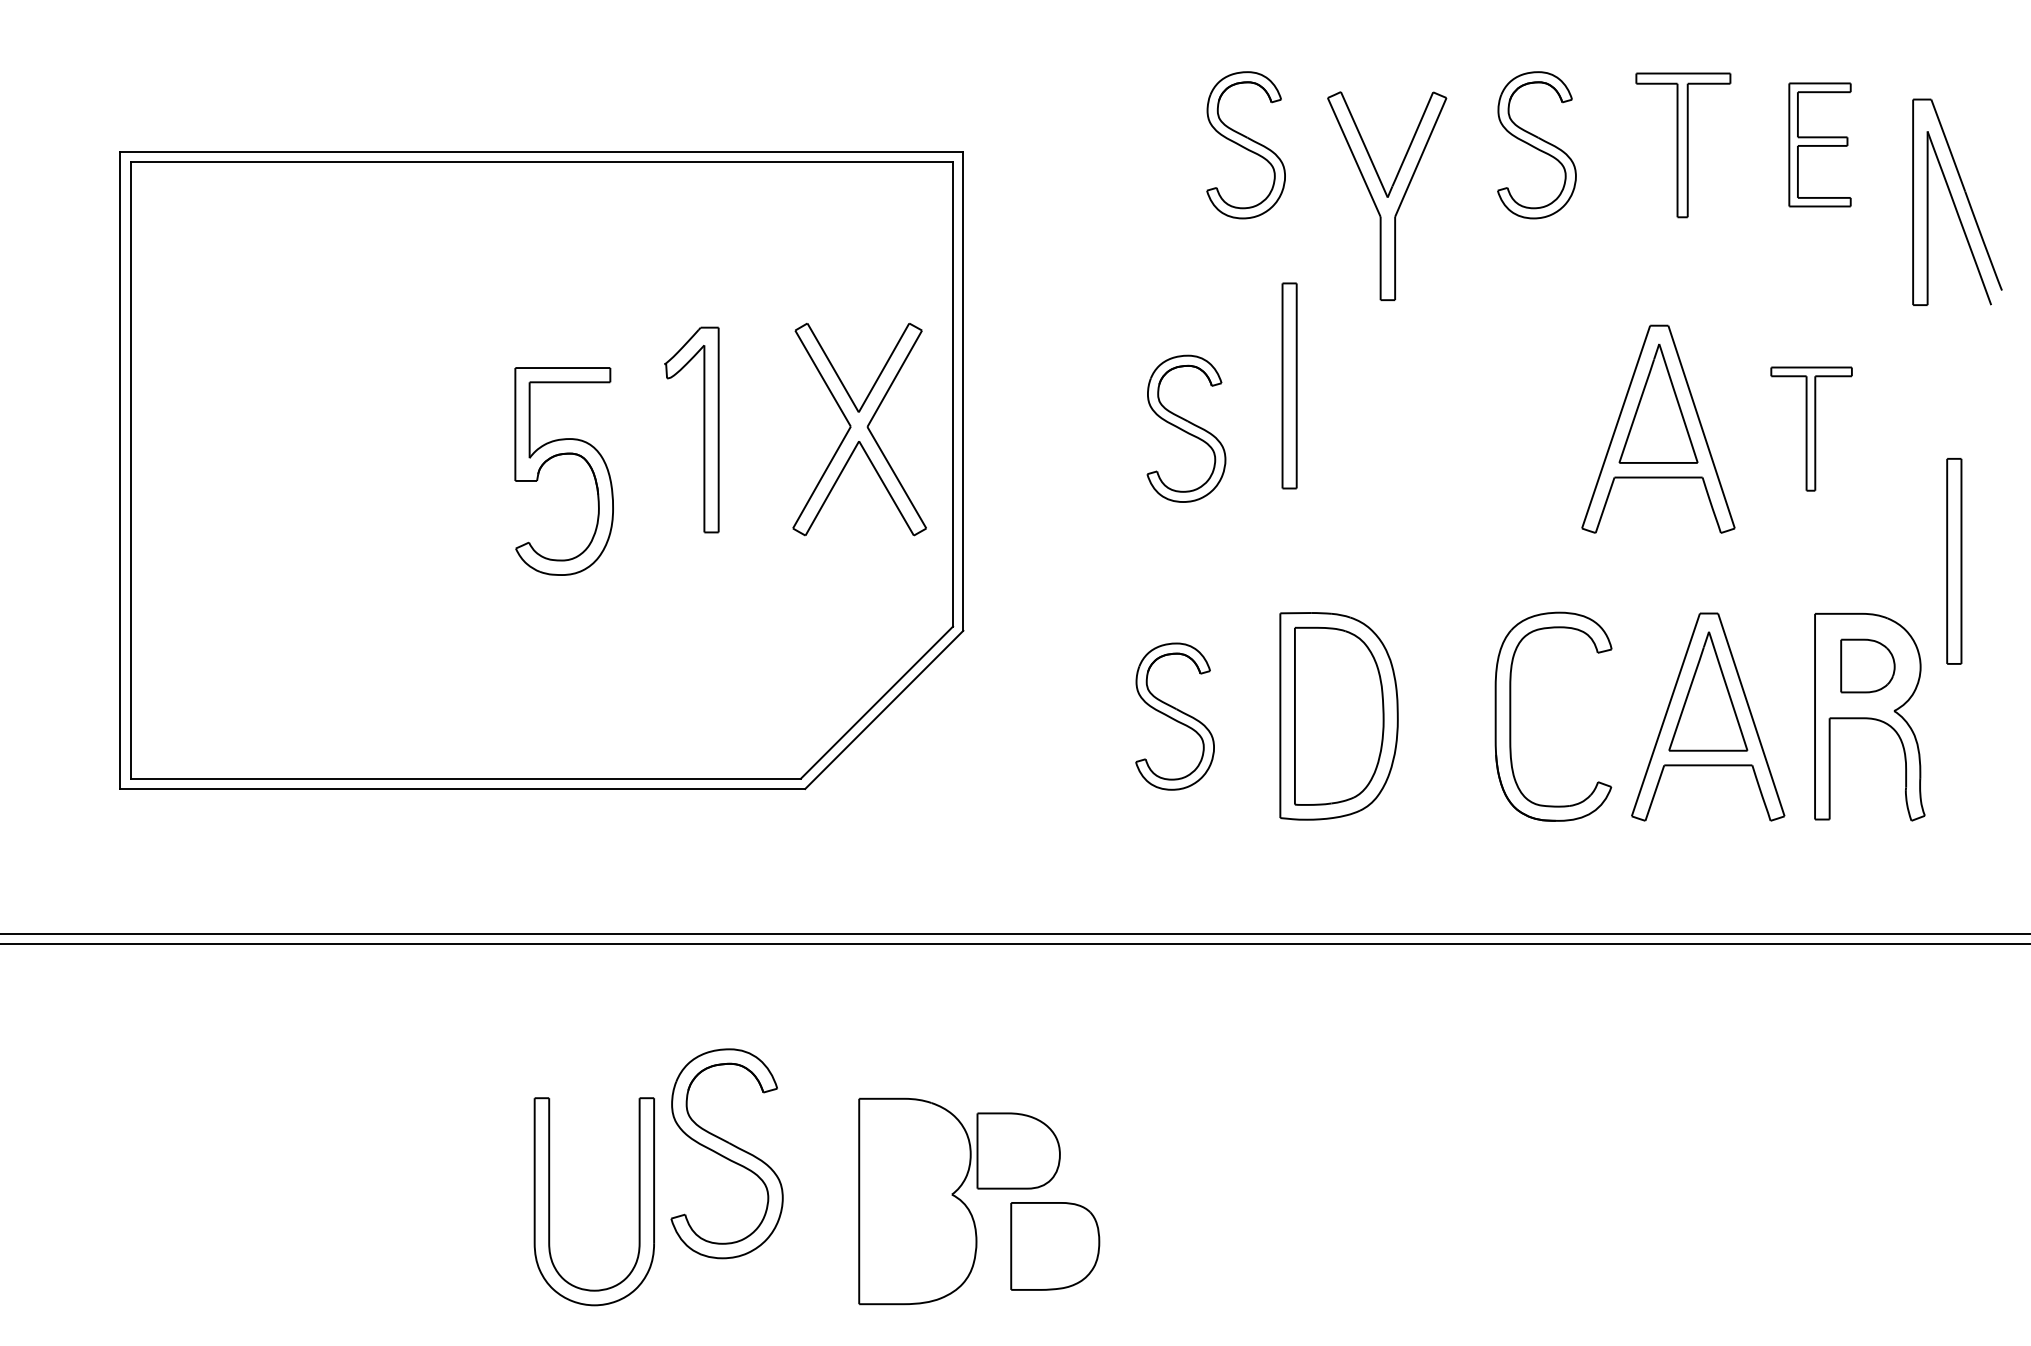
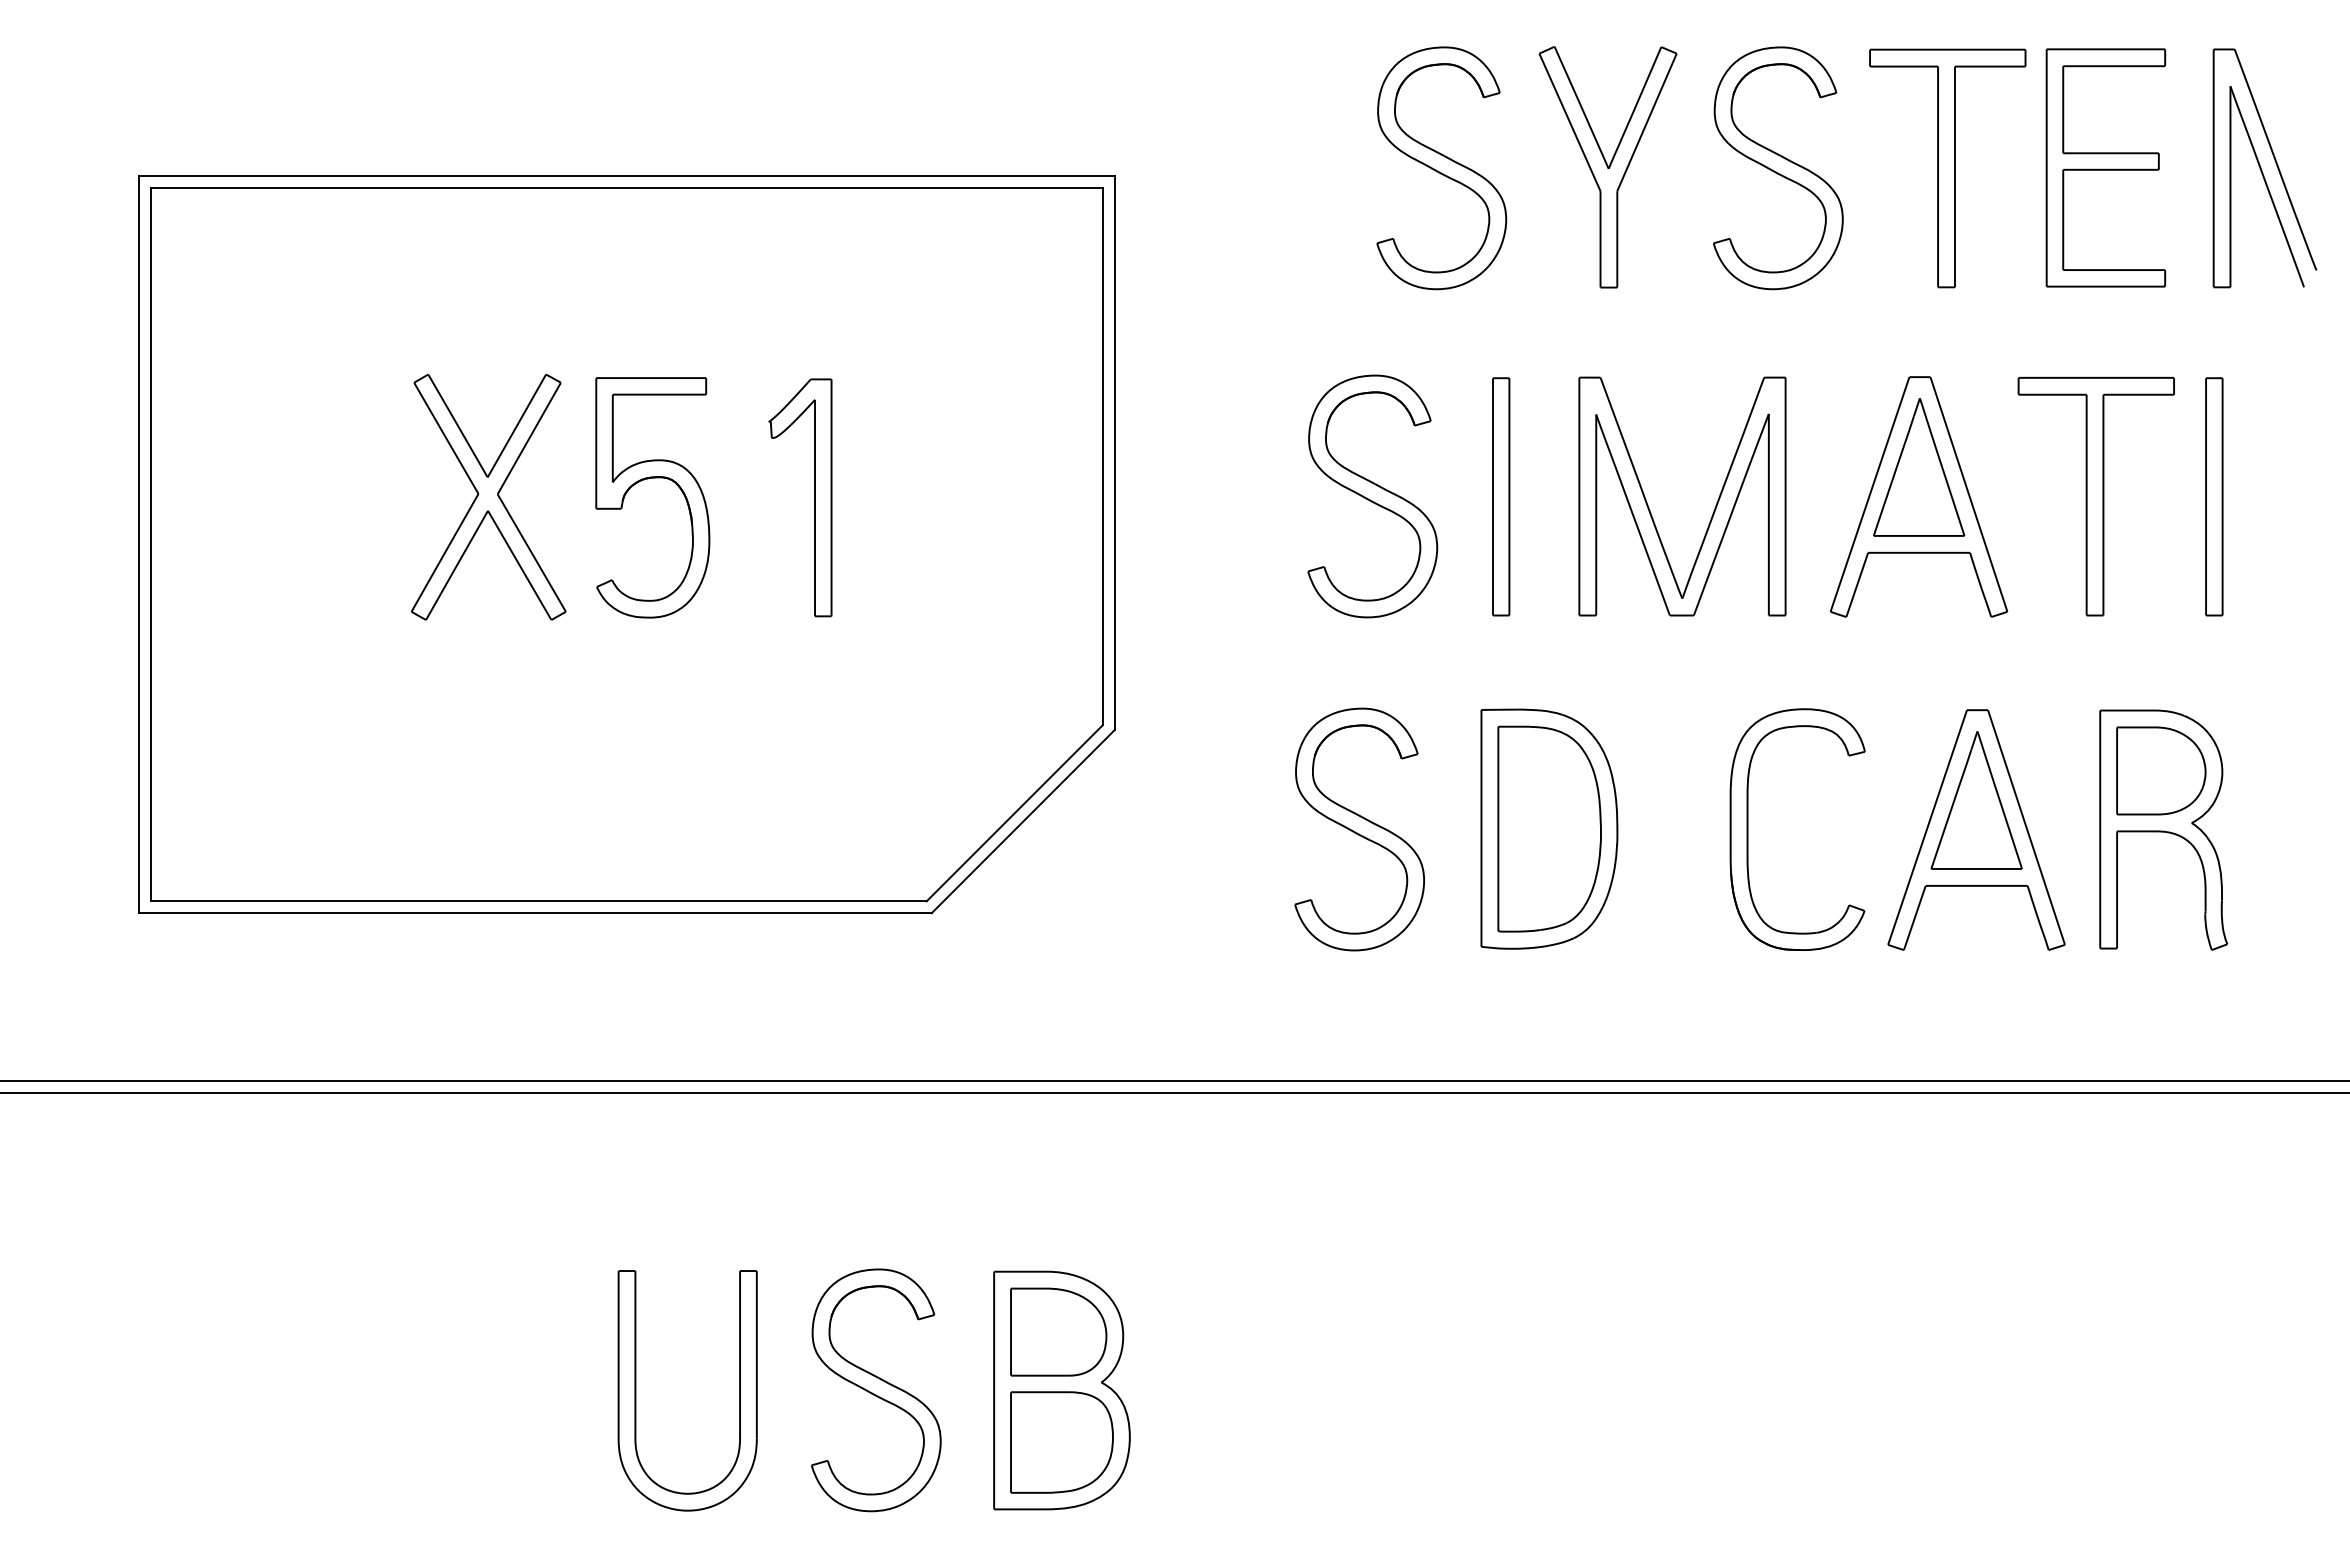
part: (1819, 144) -> (2105, 167), size x1.67
part: (1245, 145) -> (1441, 168), size x1.43
part: (1537, 145) -> (1778, 168), size x1.43
part: (1683, 145) -> (1947, 168), size x1.43
part: (1386, 196) -> (1607, 167), moved
part: (1957, 202) -> (2264, 168), moved
part: (1289, 385) -> (1501, 496), moved
part: (859, 428) -> (488, 496), moved
part: (1186, 428) -> (1372, 496), size x1.43
part: (1810, 428) -> (2095, 496), size x1.67
part: (1481, 438) -> (1714, 507), added
part: (560, 455) -> (648, 479), moved
part: (1954, 561) -> (2214, 496), moved
part: (1868, 665) -> (2161, 770), size x1.43
part: (1174, 716) -> (1359, 829), size x1.43
part: (1018, 1150) -> (1058, 1331), moved
part: (727, 1153) -> (876, 1390), moved
part: (1054, 1246) -> (1061, 1442), moved

